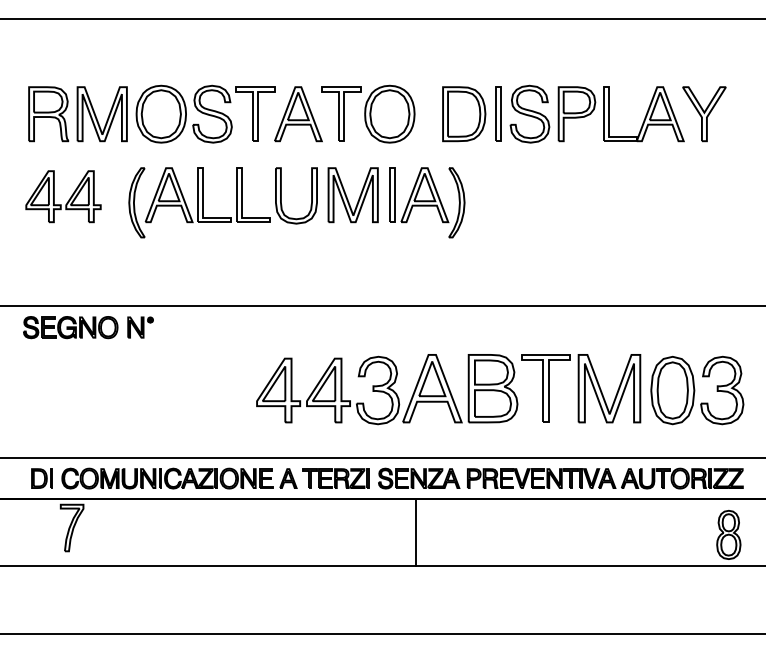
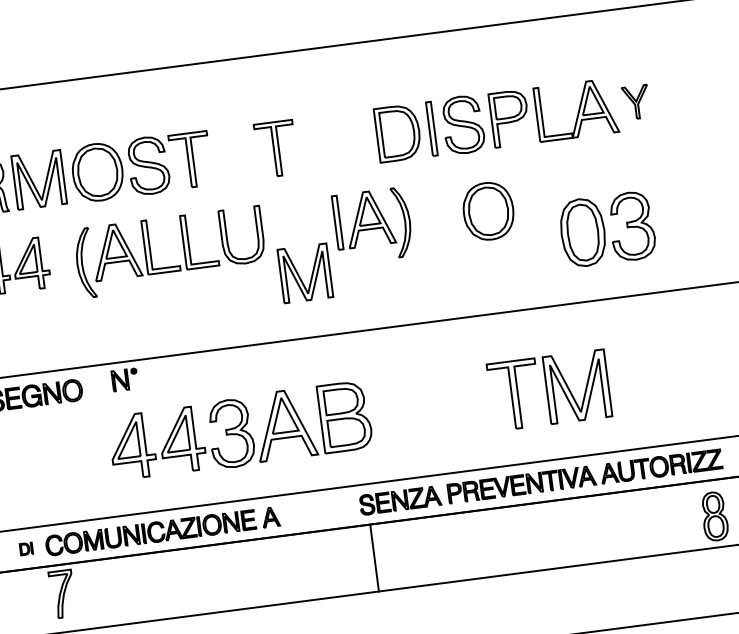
part: (389, 113) -> (488, 210), moved
part: (298, 114) -> (233, 154), removed
part: (704, 114) -> (636, 102), size x0.6
part: (352, 195) -> (304, 273), moved
part: (140, 327) -> (124, 379), moved
part: (387, 389) -> (240, 431), moved
part: (697, 390) -> (607, 229), moved
part: (41, 478) -> (25, 549), size x0.6
part: (335, 478) -> (317, 511), removed
line: (416, 532) -> (374, 558), moved

